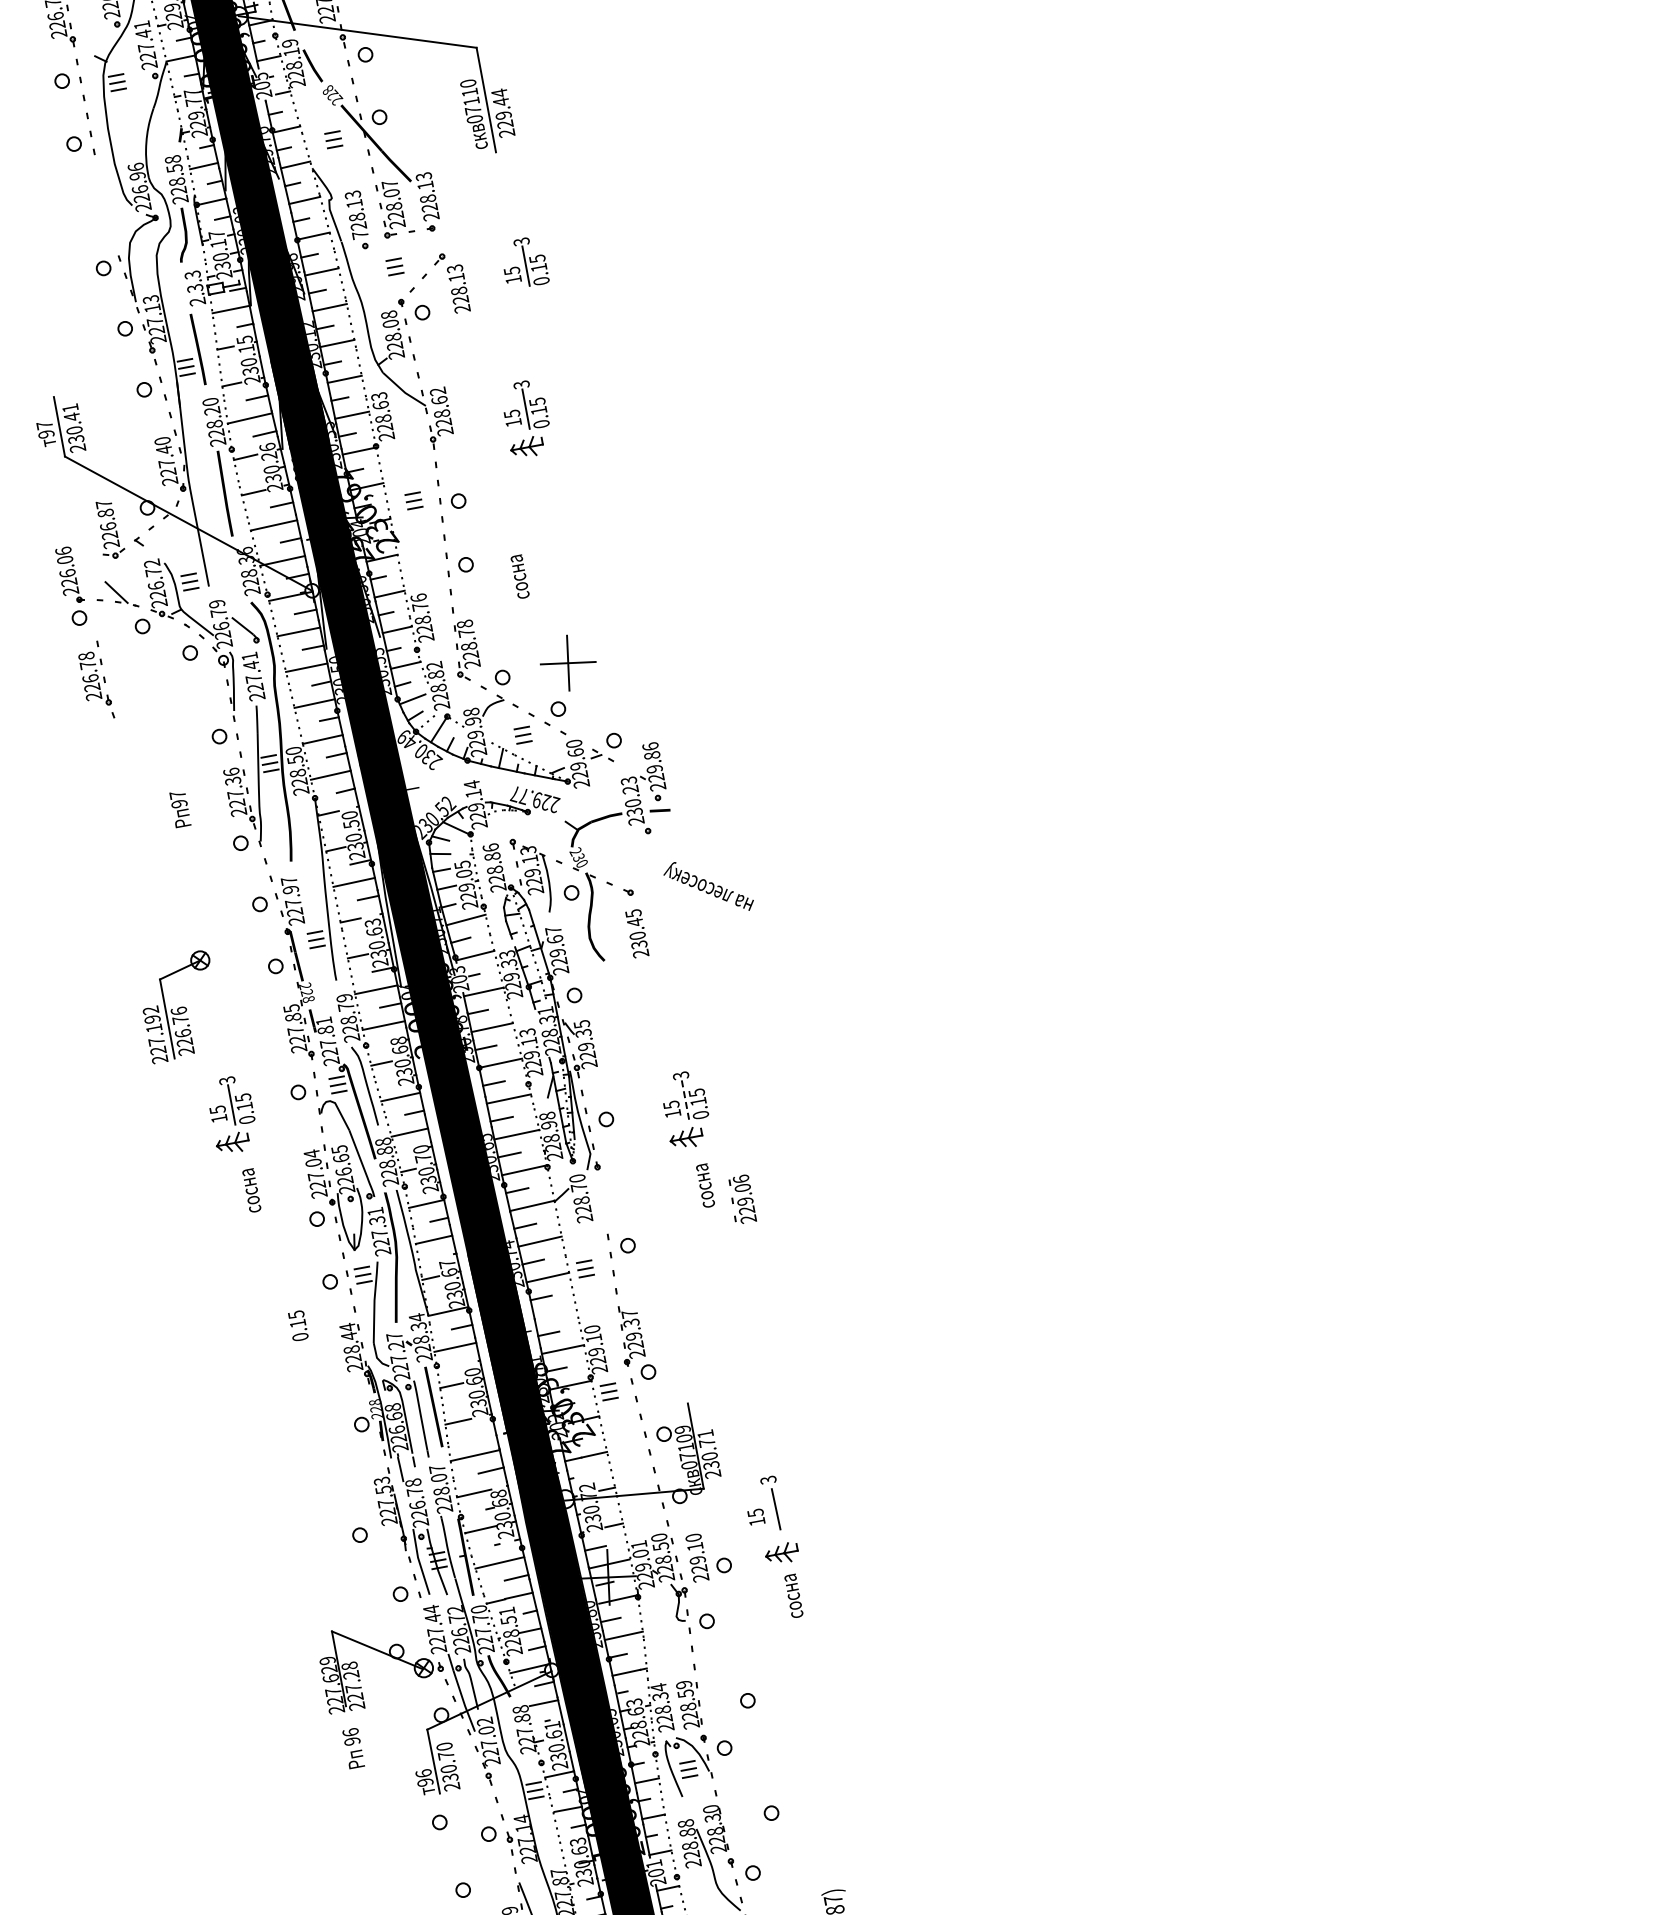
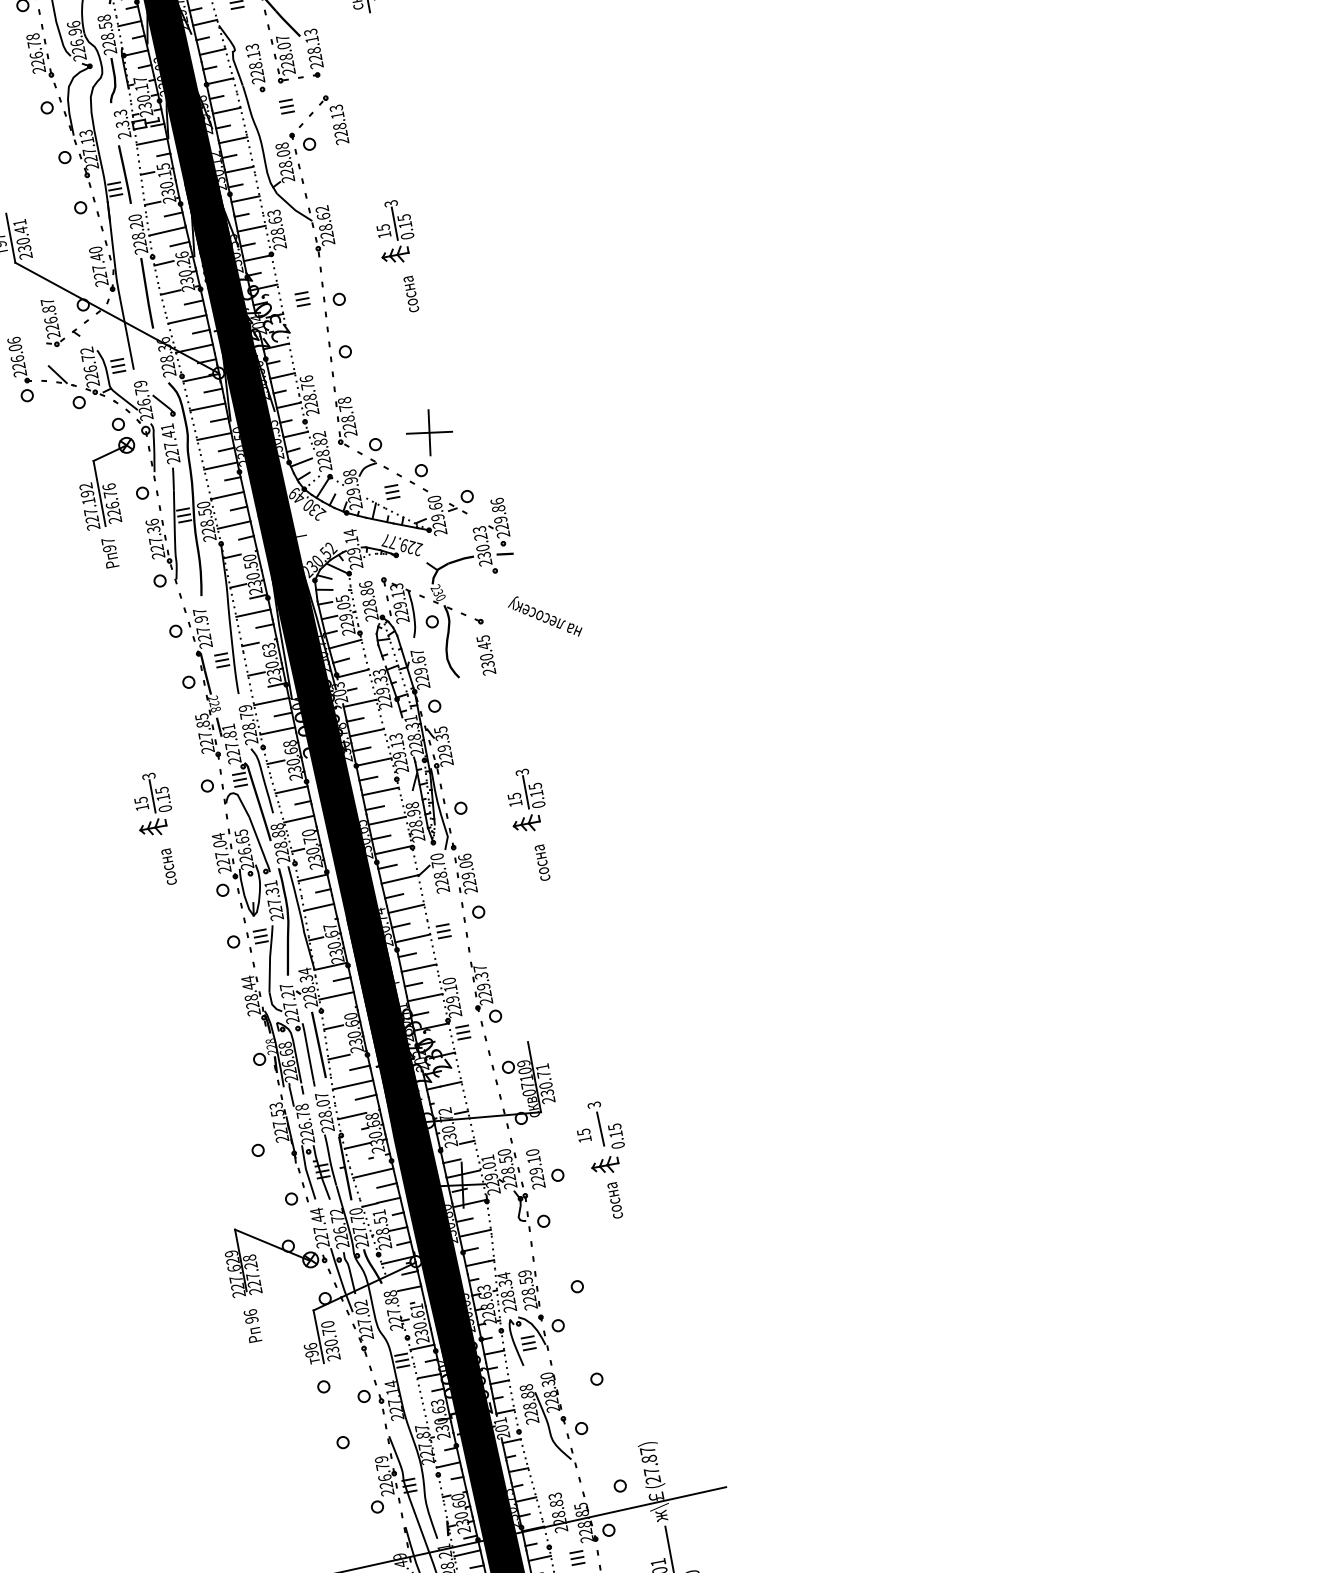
text: (360, 235) -> (258, 80), 728.13 -> 228.13
part: (526, 261) -> (395, 102), removed
text: (519, 576) -> (410, 293), moved
part: (96, 679) -> (41, 56), moved
part: (176, 1007) -> (107, 484), moved
line: (685, 1099) -> (526, 791), dashed -> solid
part: (742, 1198) -> (465, 873), moved
line: (555, 1313) -> (419, 967), added
text: (298, 1325) -> (616, 1135), moved
line: (483, 1434) -> (359, 1067), added

